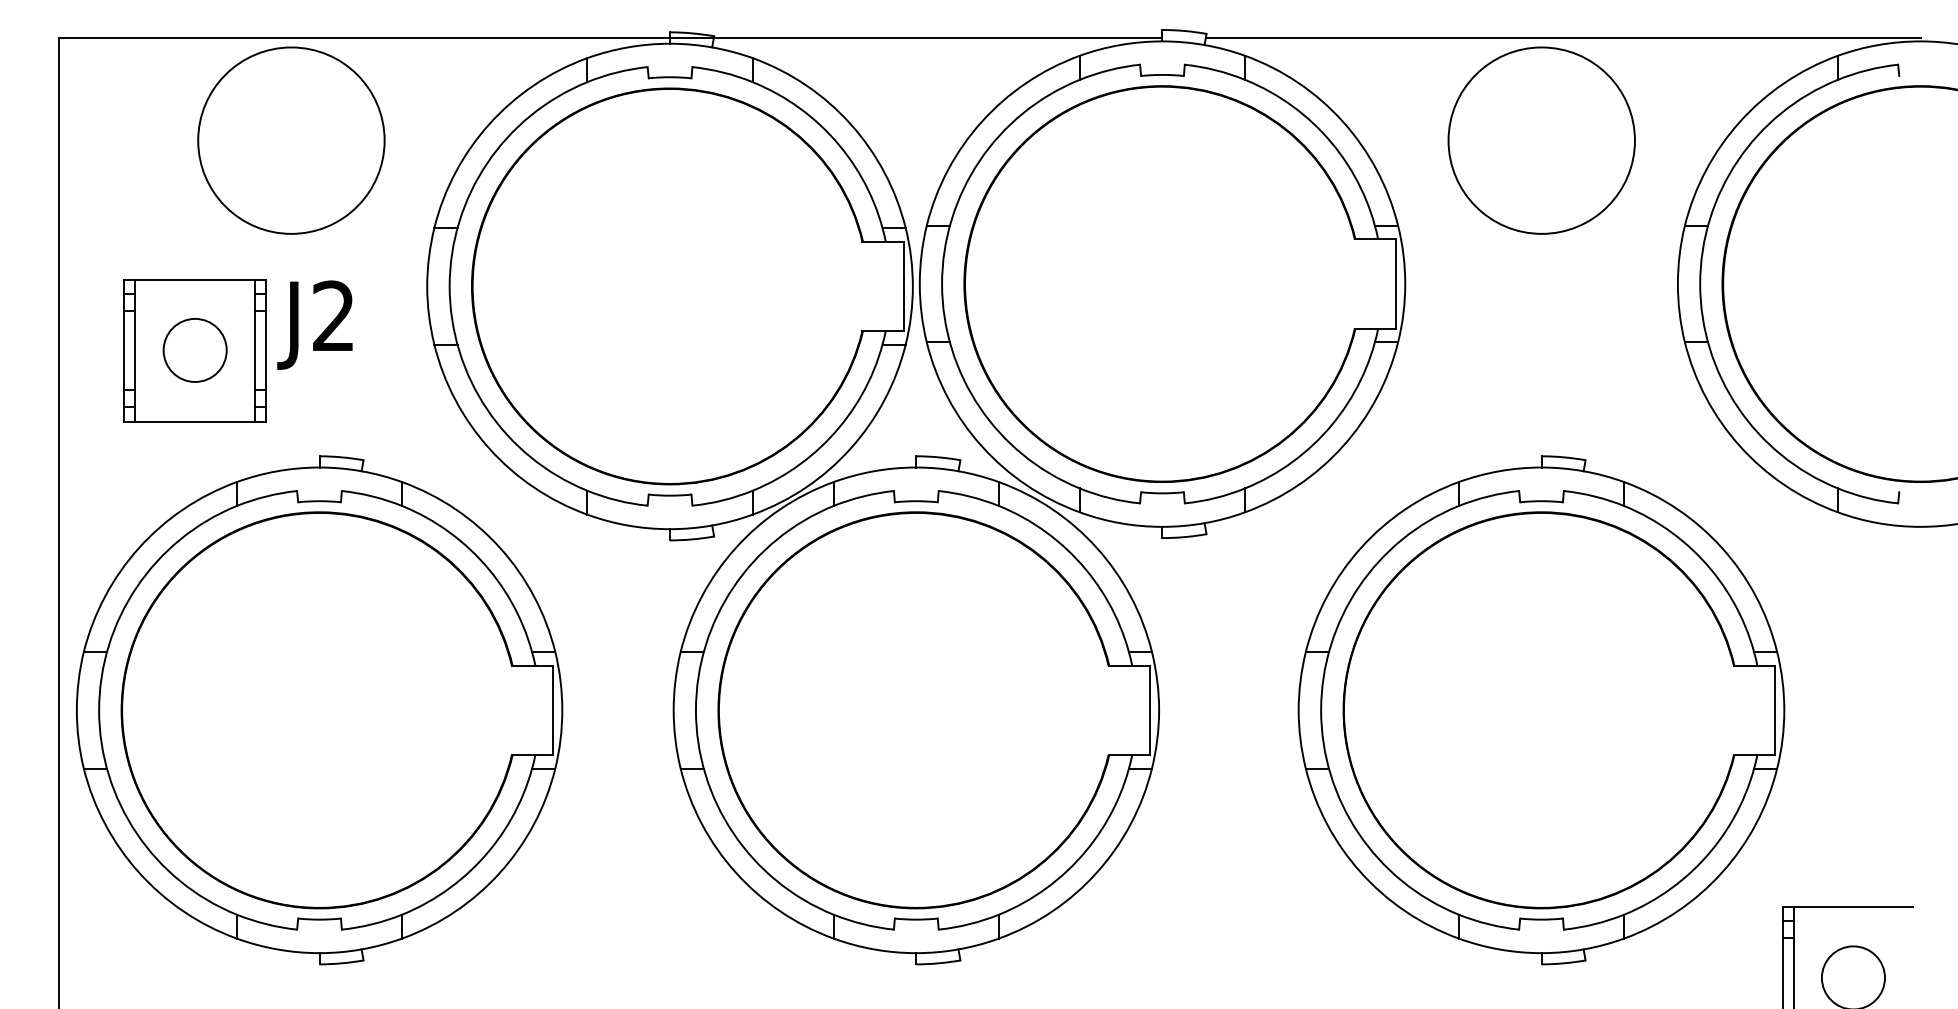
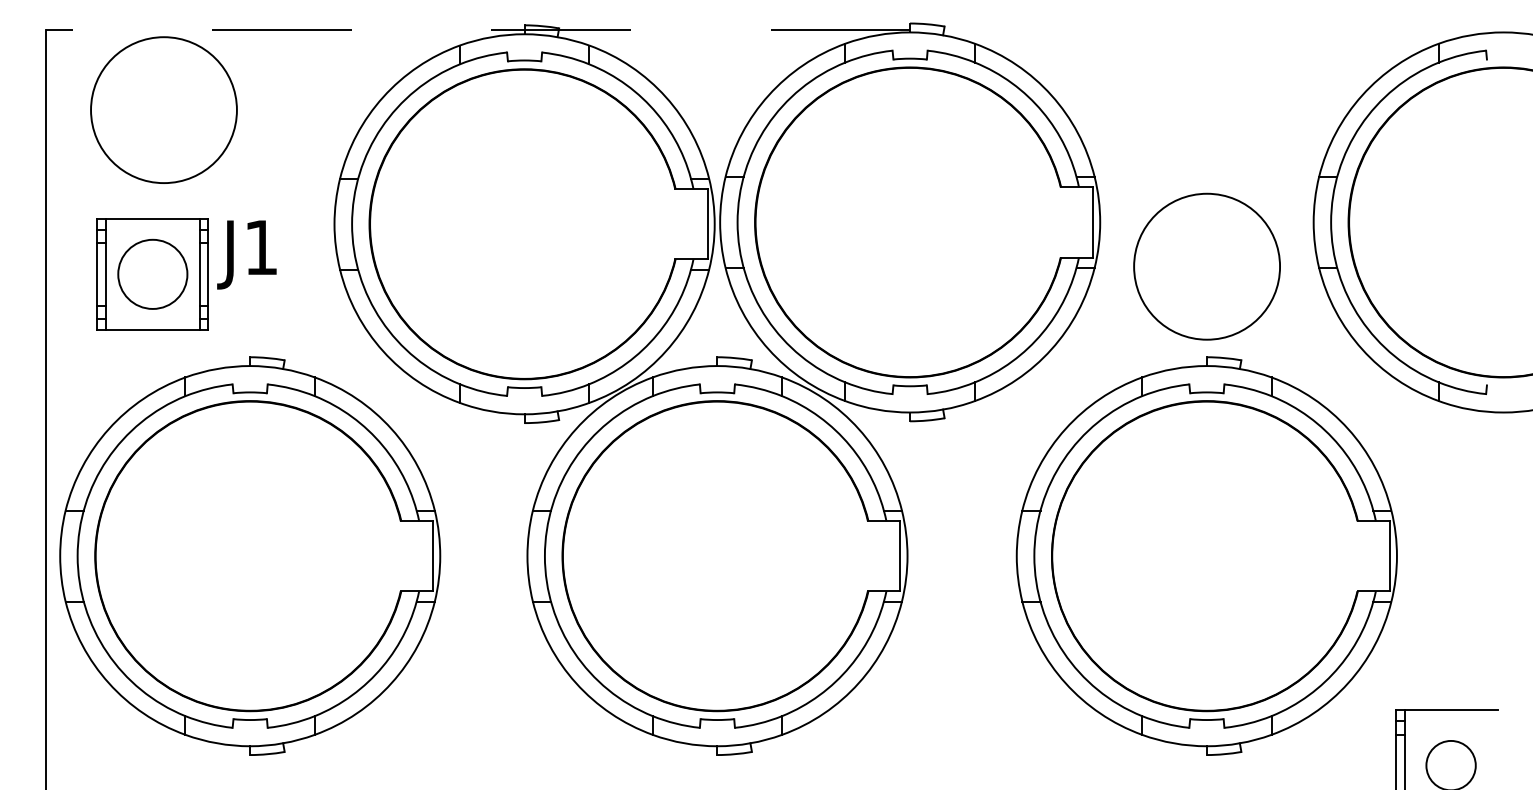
line: (610, 38) -> (478, 30), solid -> dashed
line: (1562, 38) -> (1223, 30), removed
circle: (291, 140) -> (164, 110), moved
circle: (1541, 140) -> (1206, 266), moved
text: (333, 315) -> (261, 247), J2 -> J1
circle: (194, 349) -> (152, 273), size x1.4

